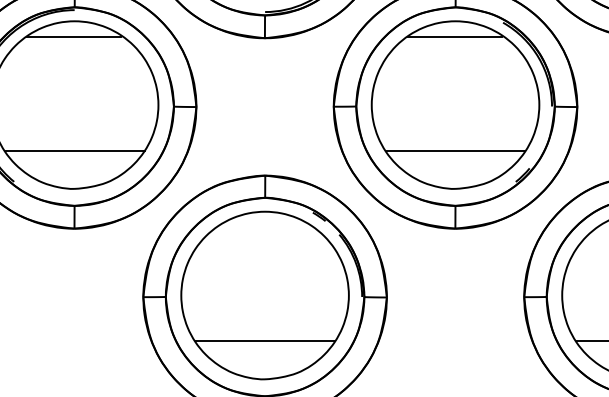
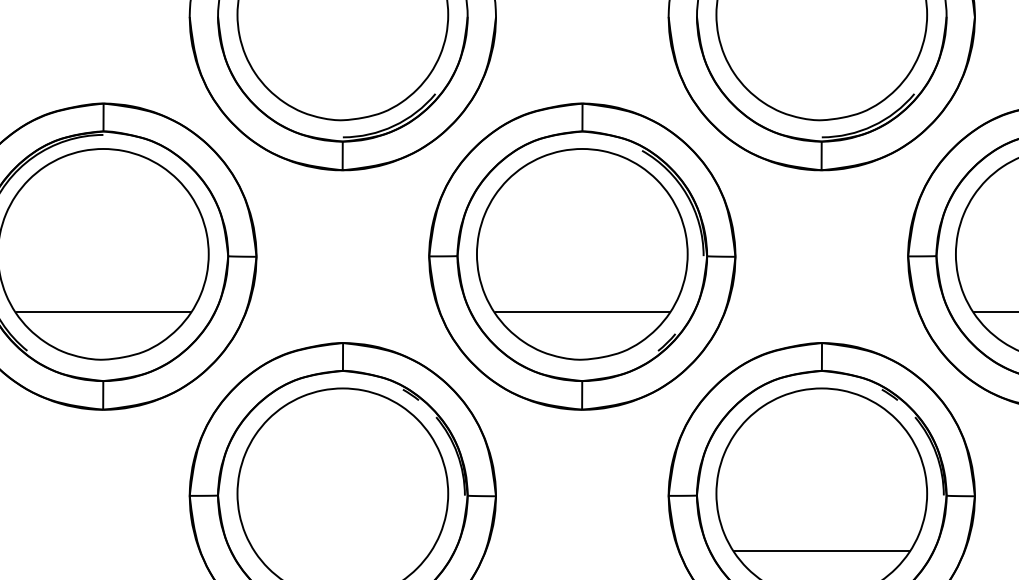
line: (73, 36) -> (102, 168), removed
line: (454, 36) -> (581, 168), removed
line: (265, 341) -> (343, 551), removed

